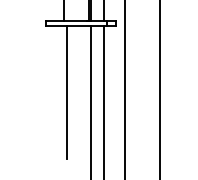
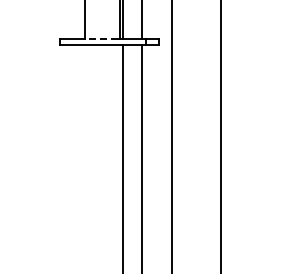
line: (74, 21) -> (100, 39), solid -> dashed
line: (66, 91) -> (89, 138), removed

